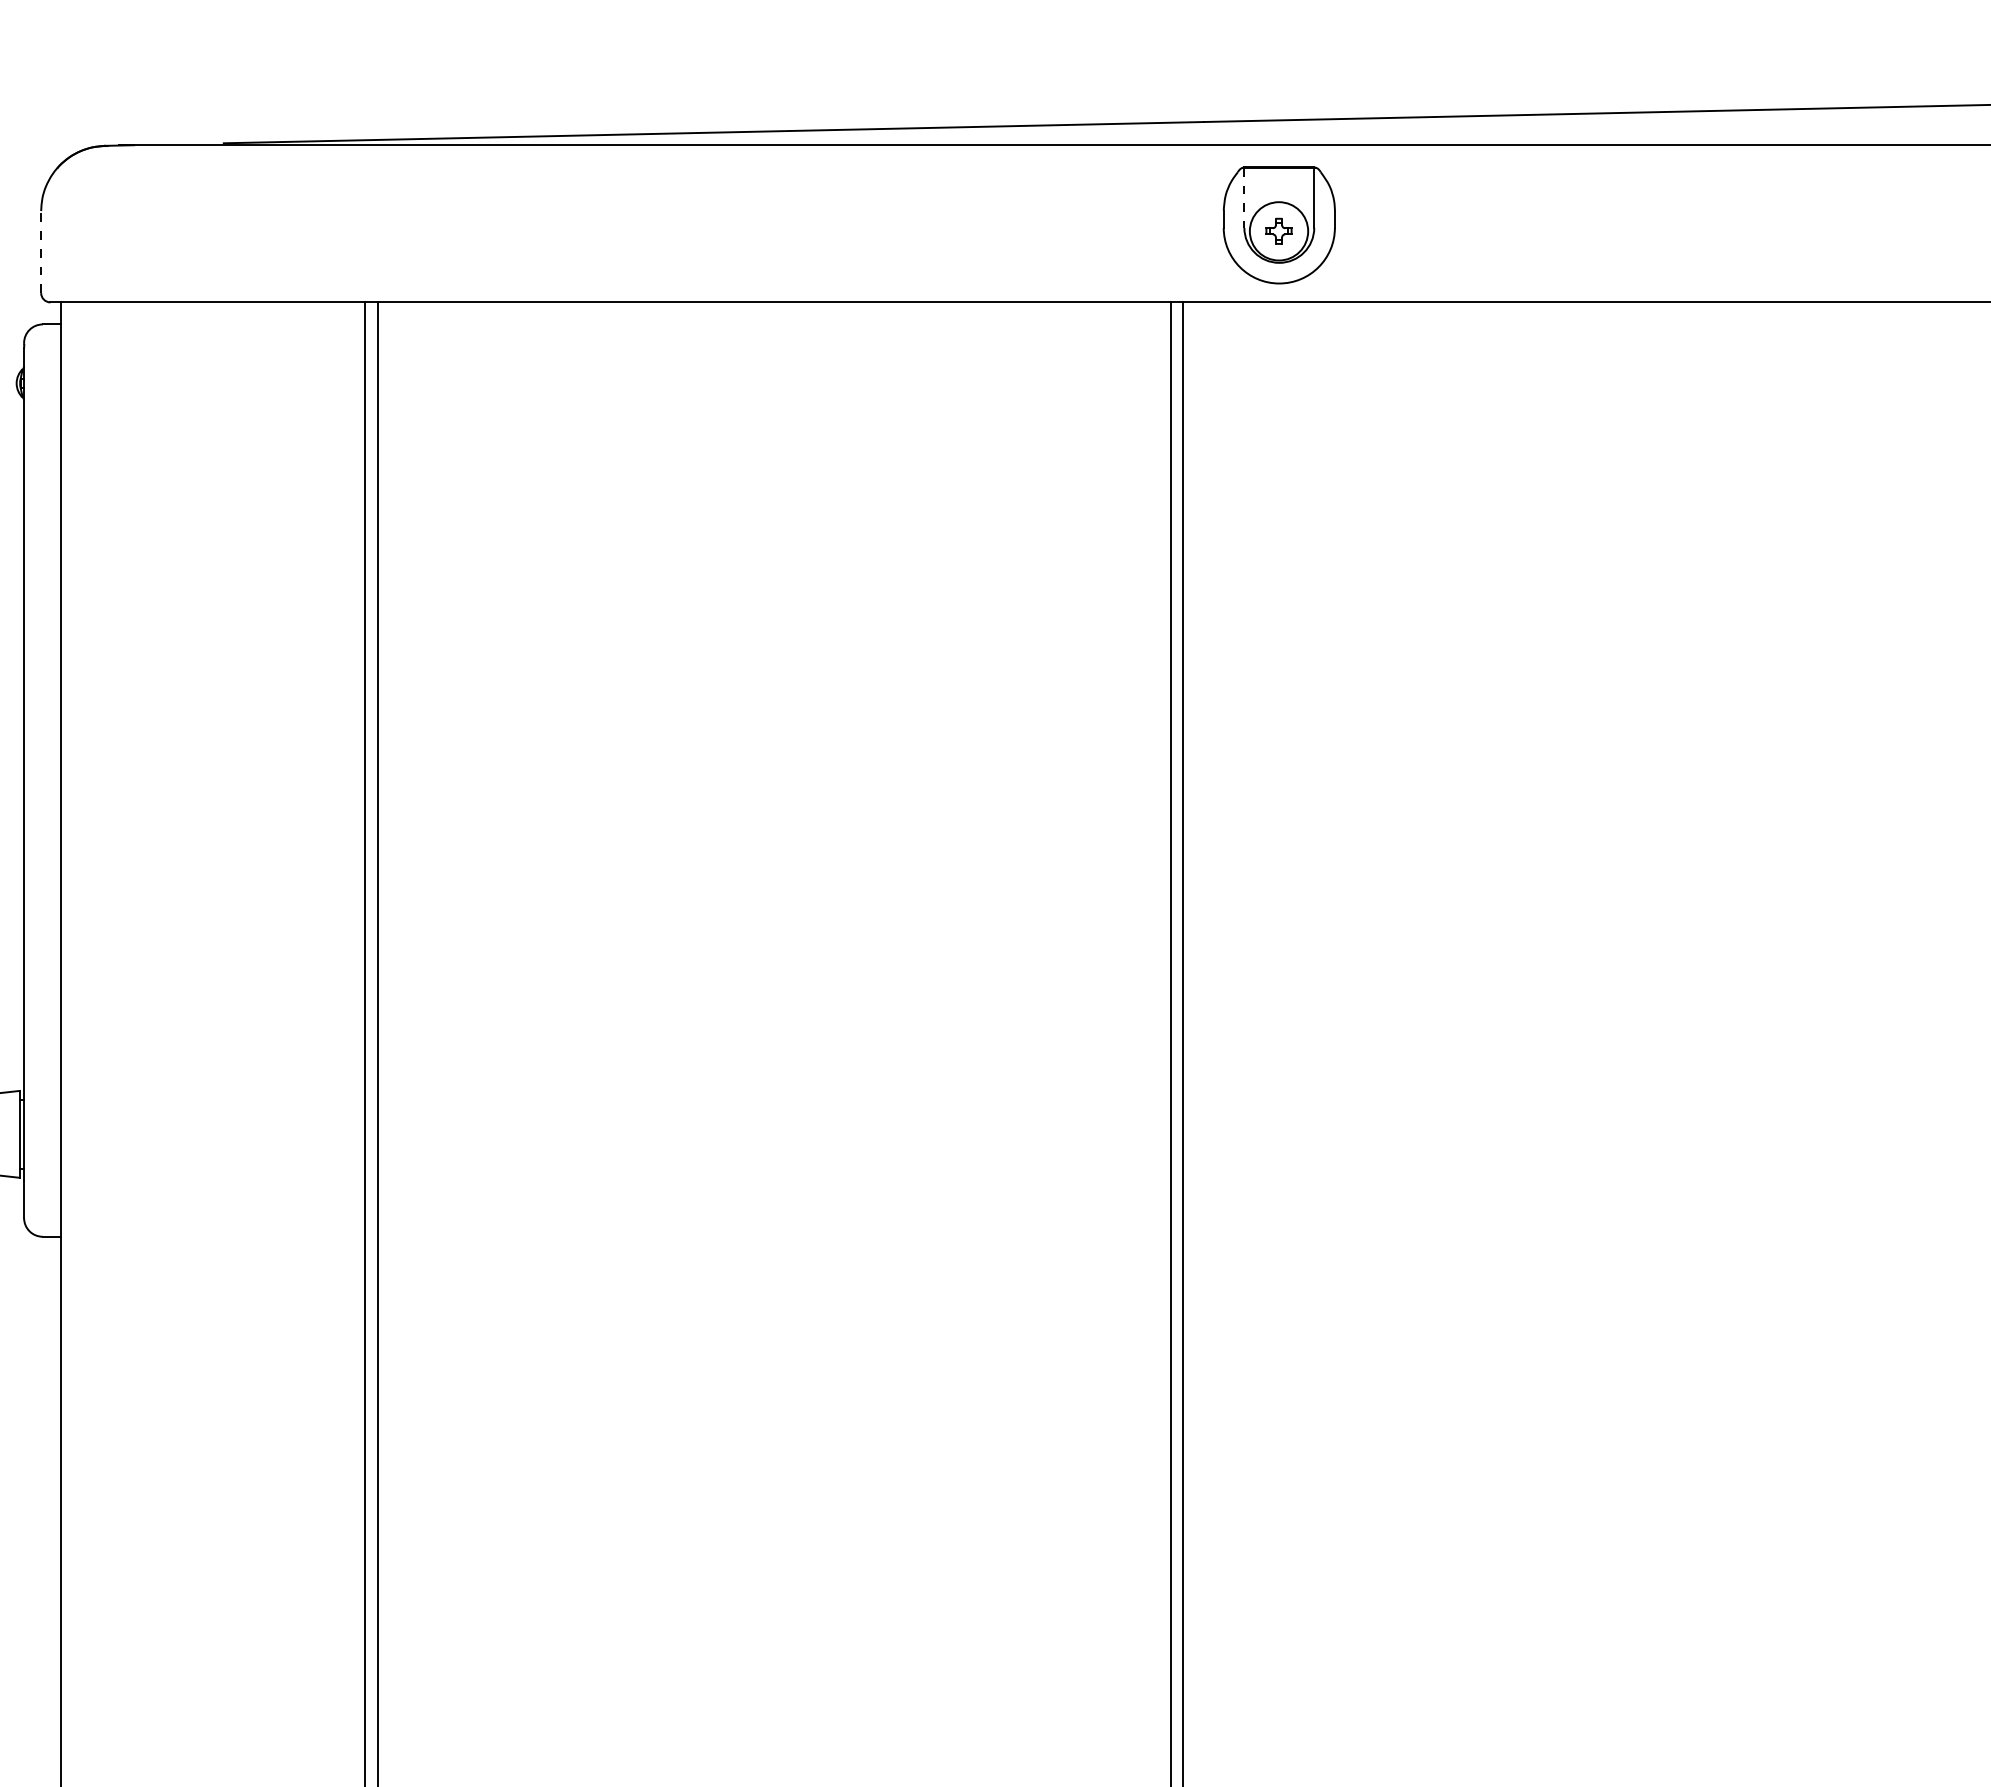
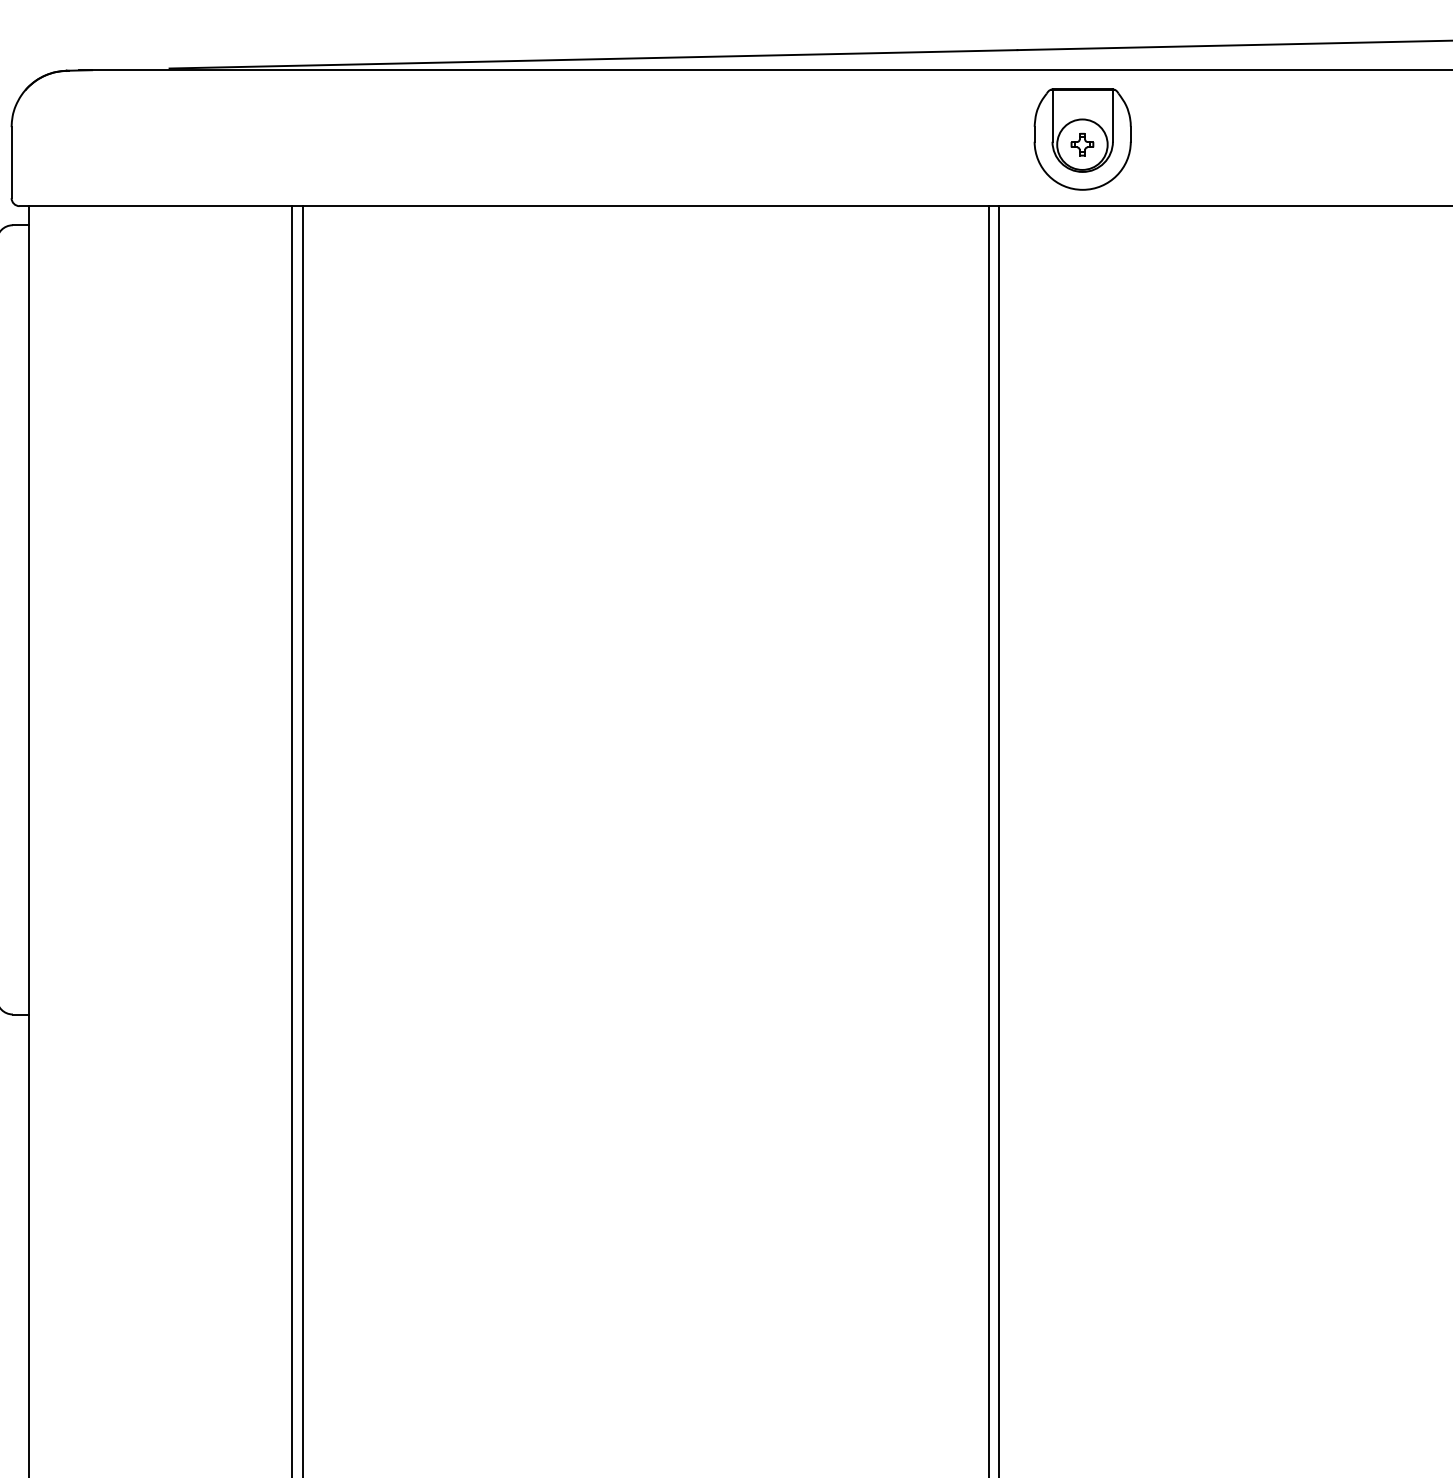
line: (1244, 198) -> (1052, 116), dashed -> solid
line: (41, 252) -> (11, 163), dashed -> solid

